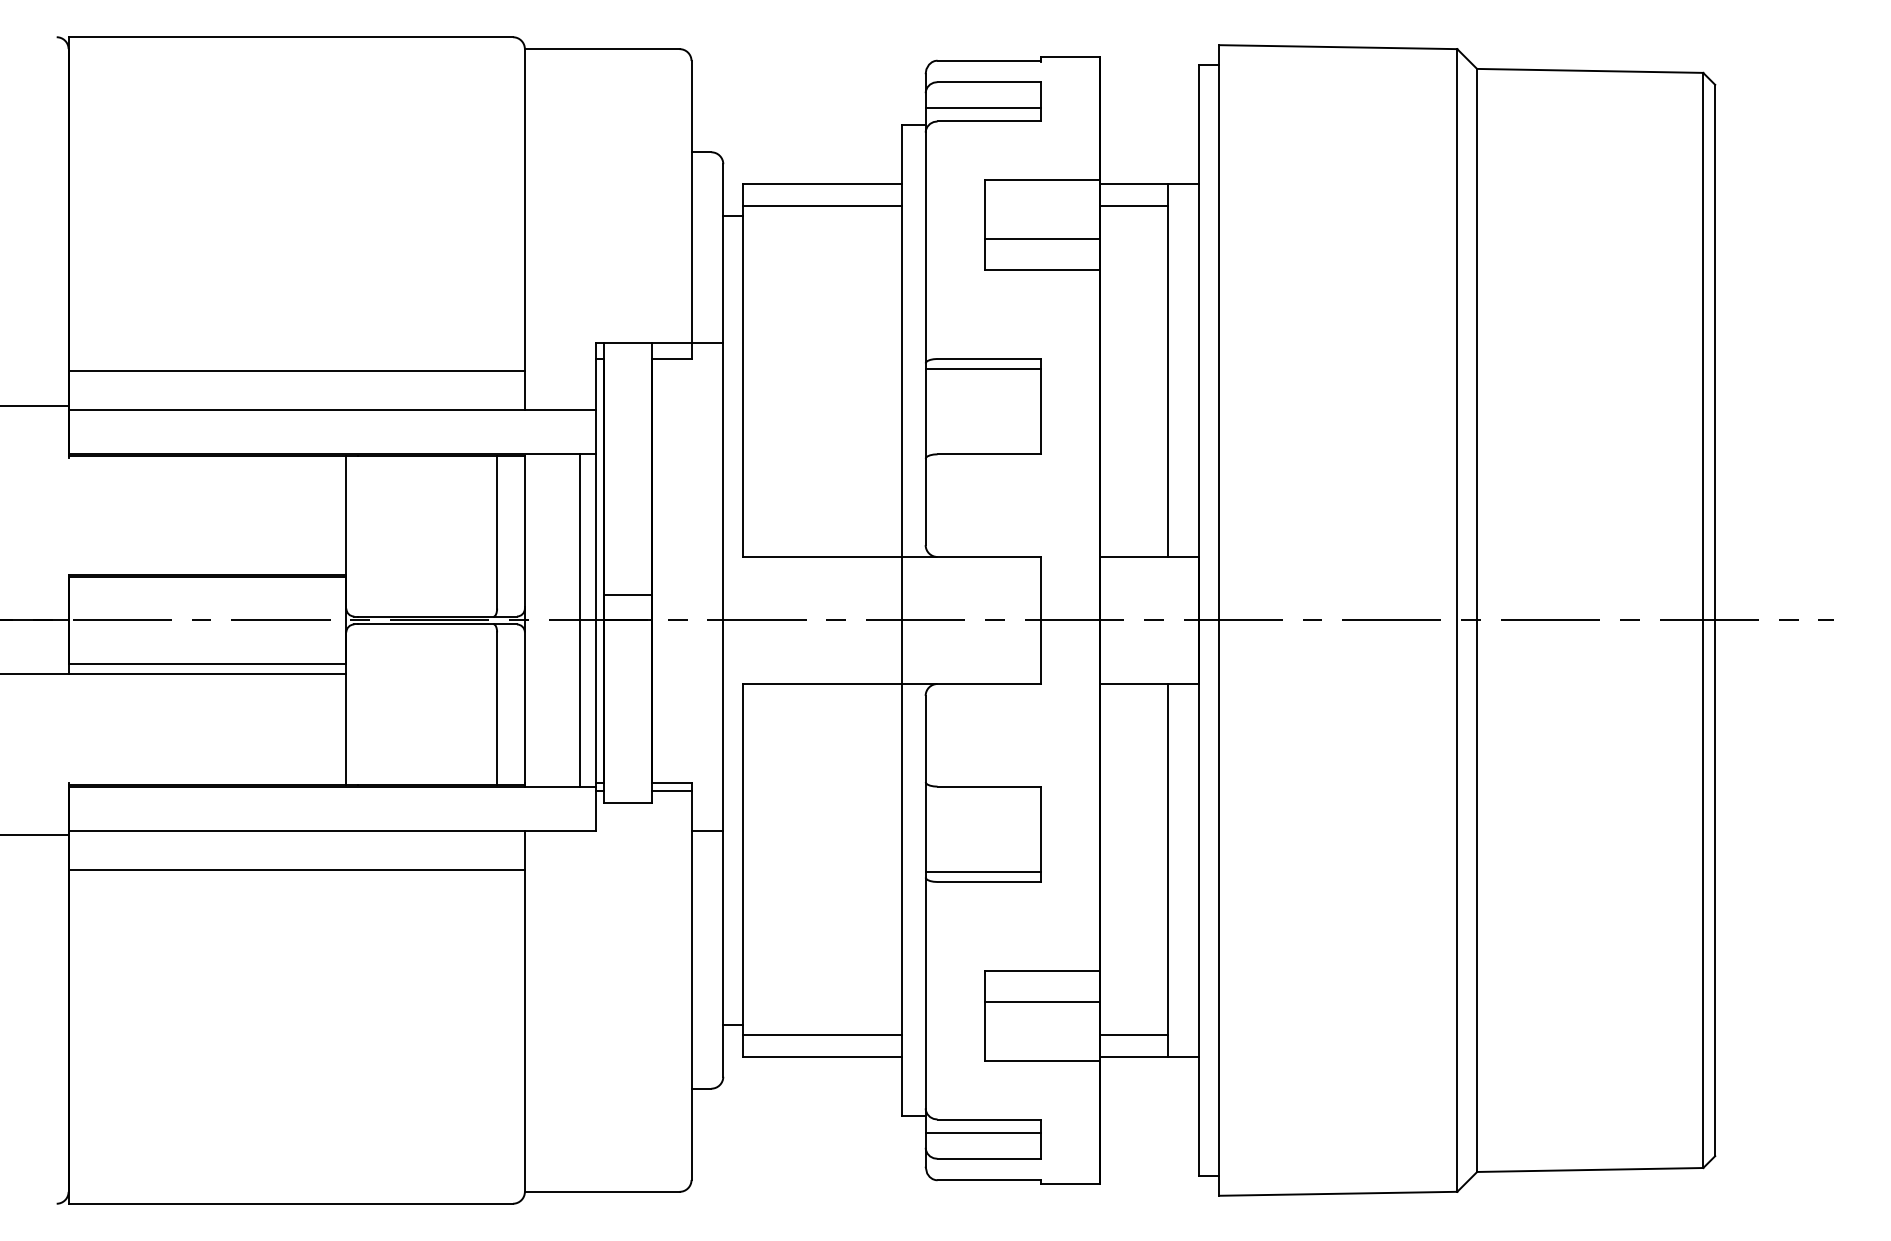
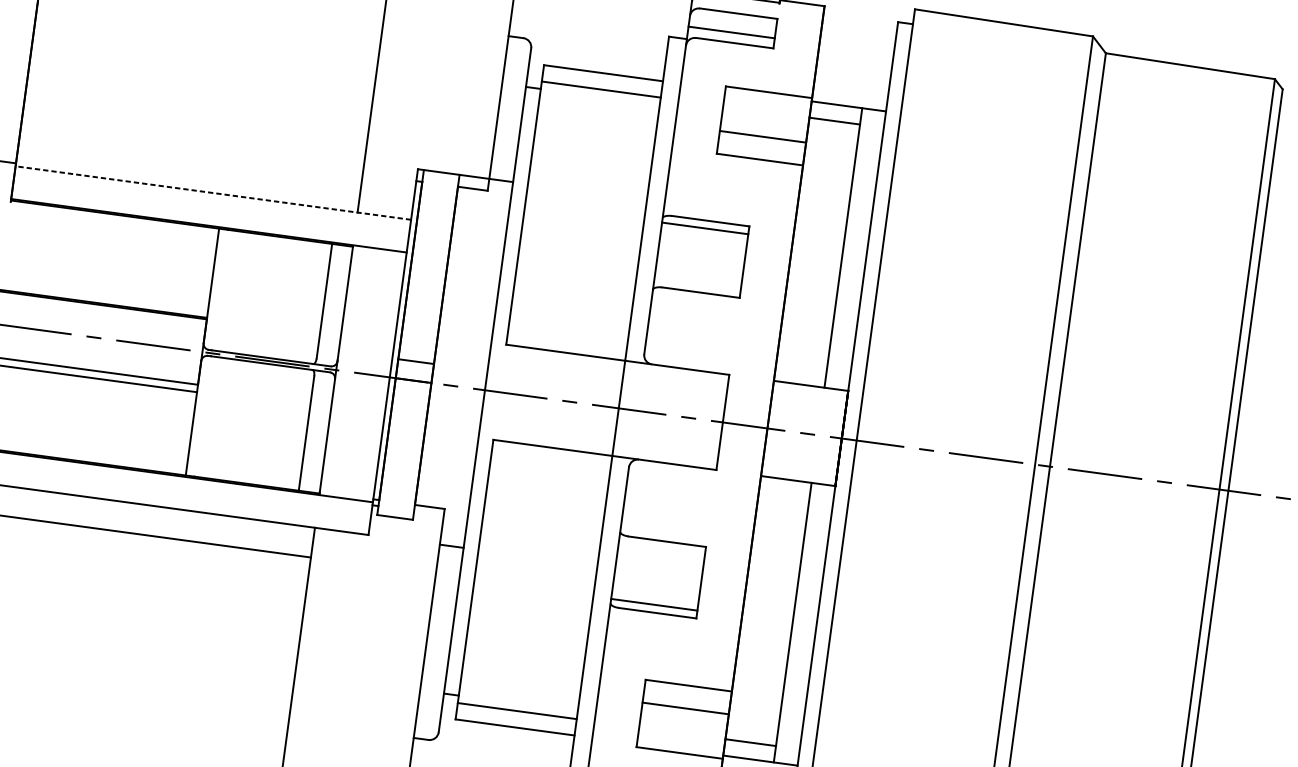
line: (296, 370) -> (190, 159), removed
line: (332, 410) -> (213, 193), solid -> dashed
line: (580, 620) -> (377, 375), removed
line: (671, 791) -> (428, 513), removed

